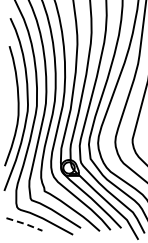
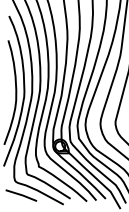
line: (25, 224) -> (22, 195), dashed -> solid

